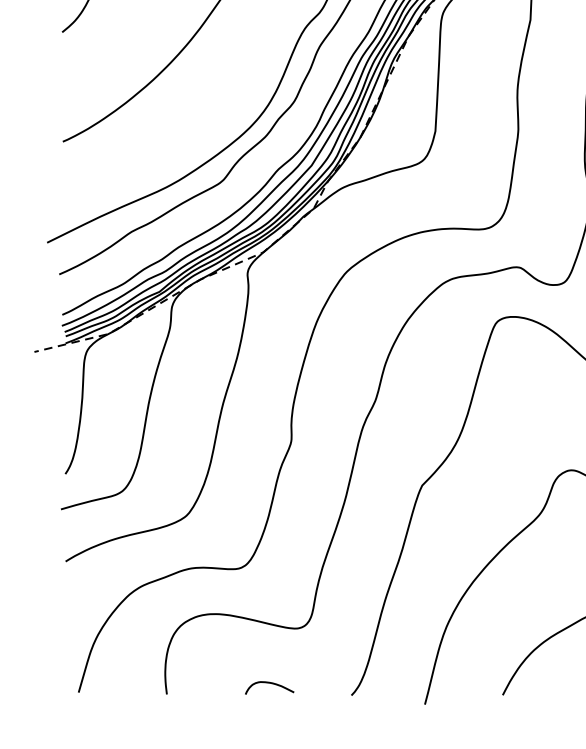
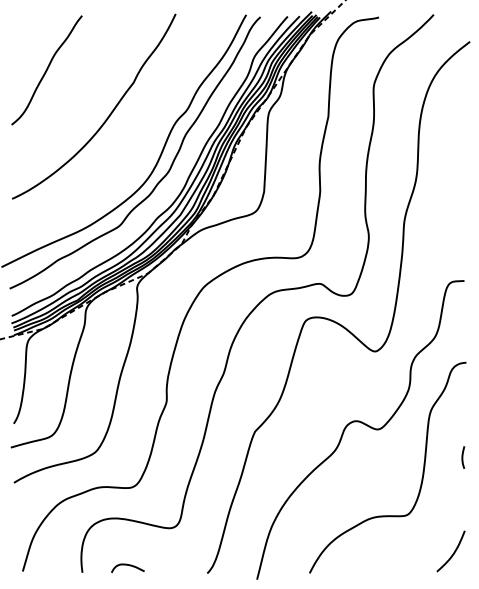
curve: (268, 683) -> (127, 565), moved

